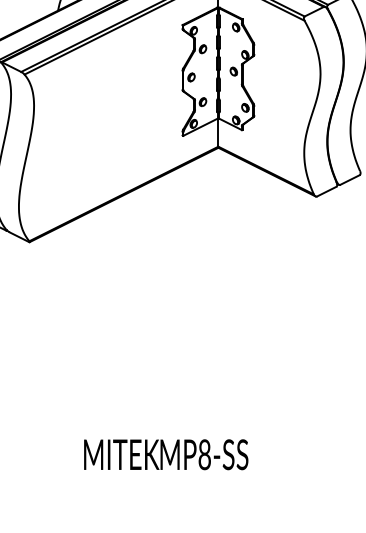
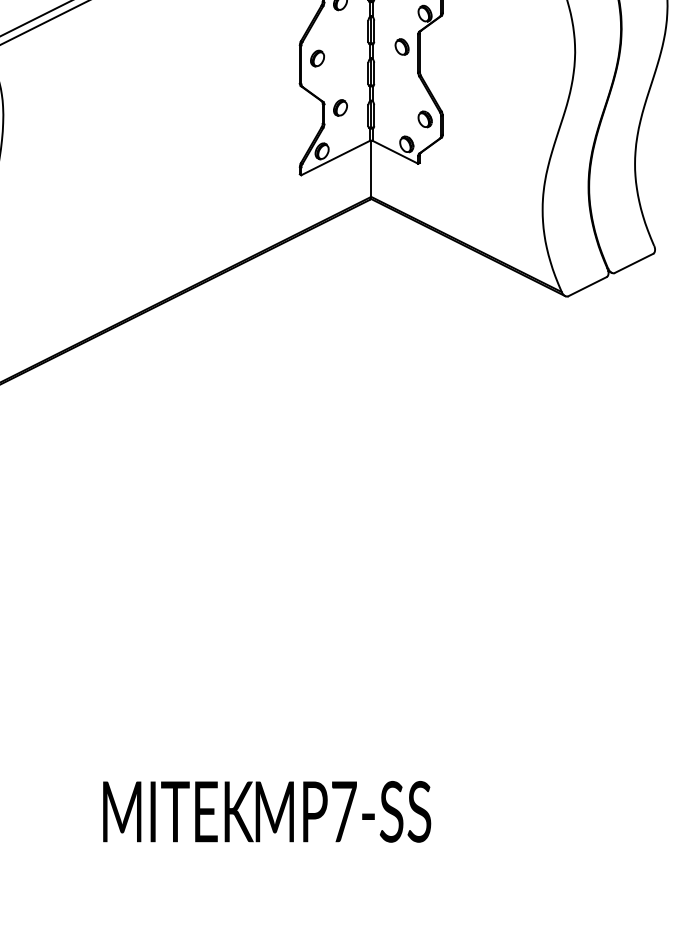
text: (204, 454) -> (343, 811), MP8-SS -> MP7-SS

